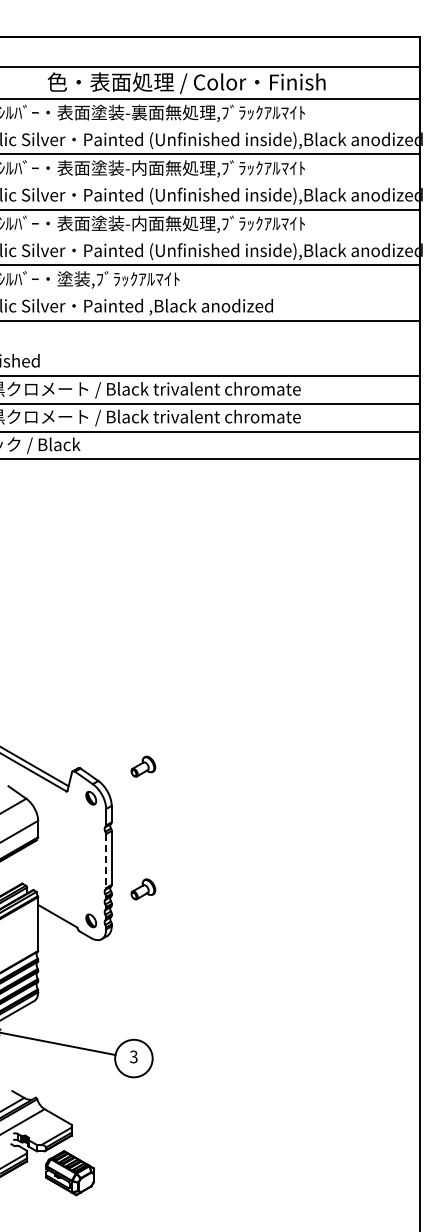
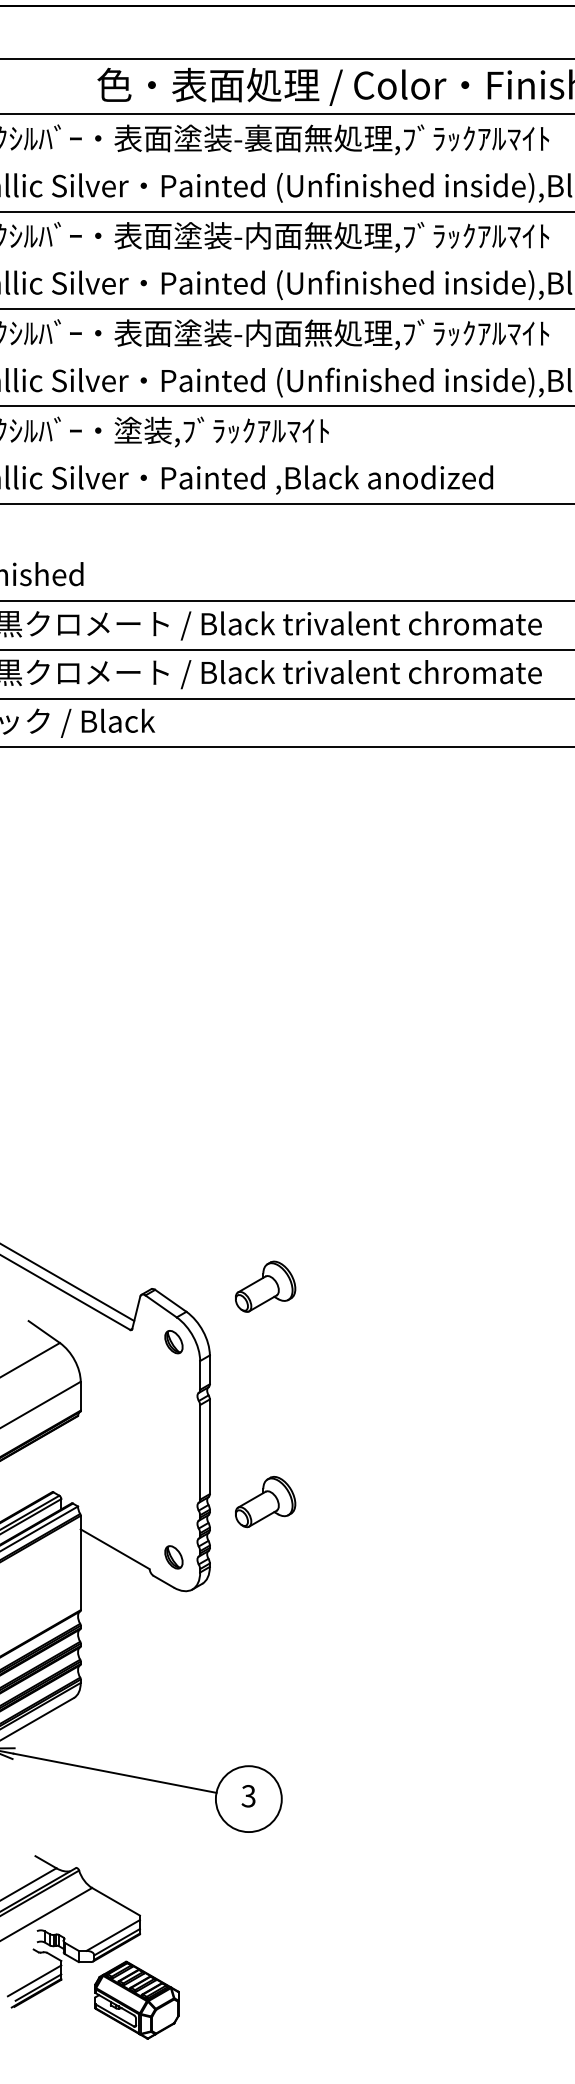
part: (143, 766) -> (265, 1286), size x1.43
line: (106, 861) -> (200, 1453), dashed -> solid
part: (143, 889) -> (265, 1502), size x1.43

